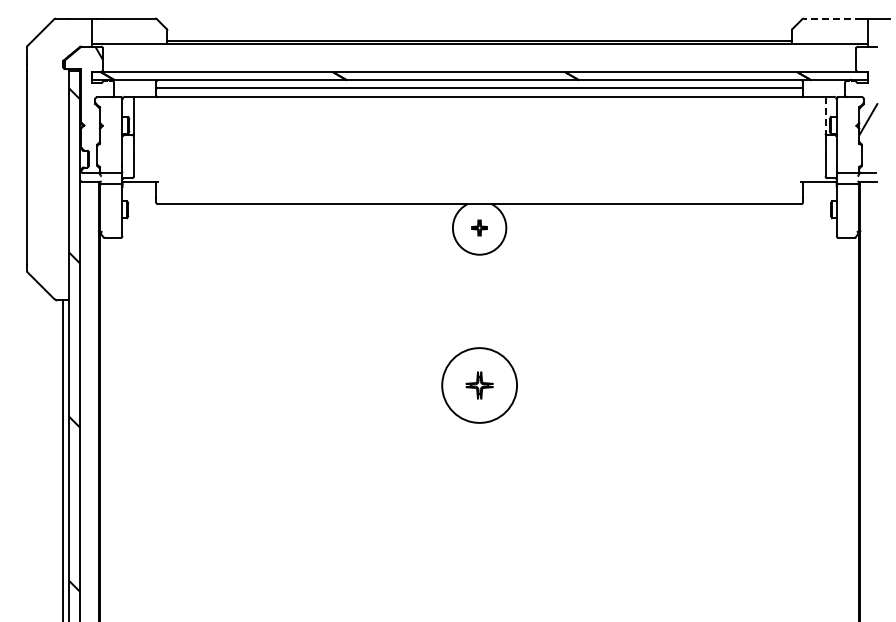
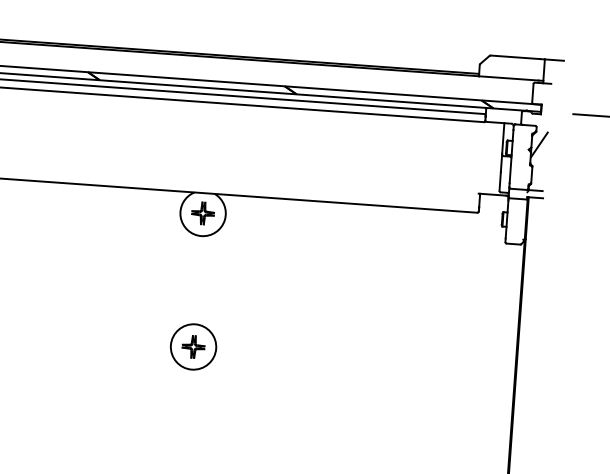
line: (833, 18) -> (515, 57), dashed -> solid
line: (825, 115) -> (503, 139), dashed -> solid
part: (479, 227) -> (203, 213), size x1.67
circle: (479, 385) -> (193, 346), size x0.71

